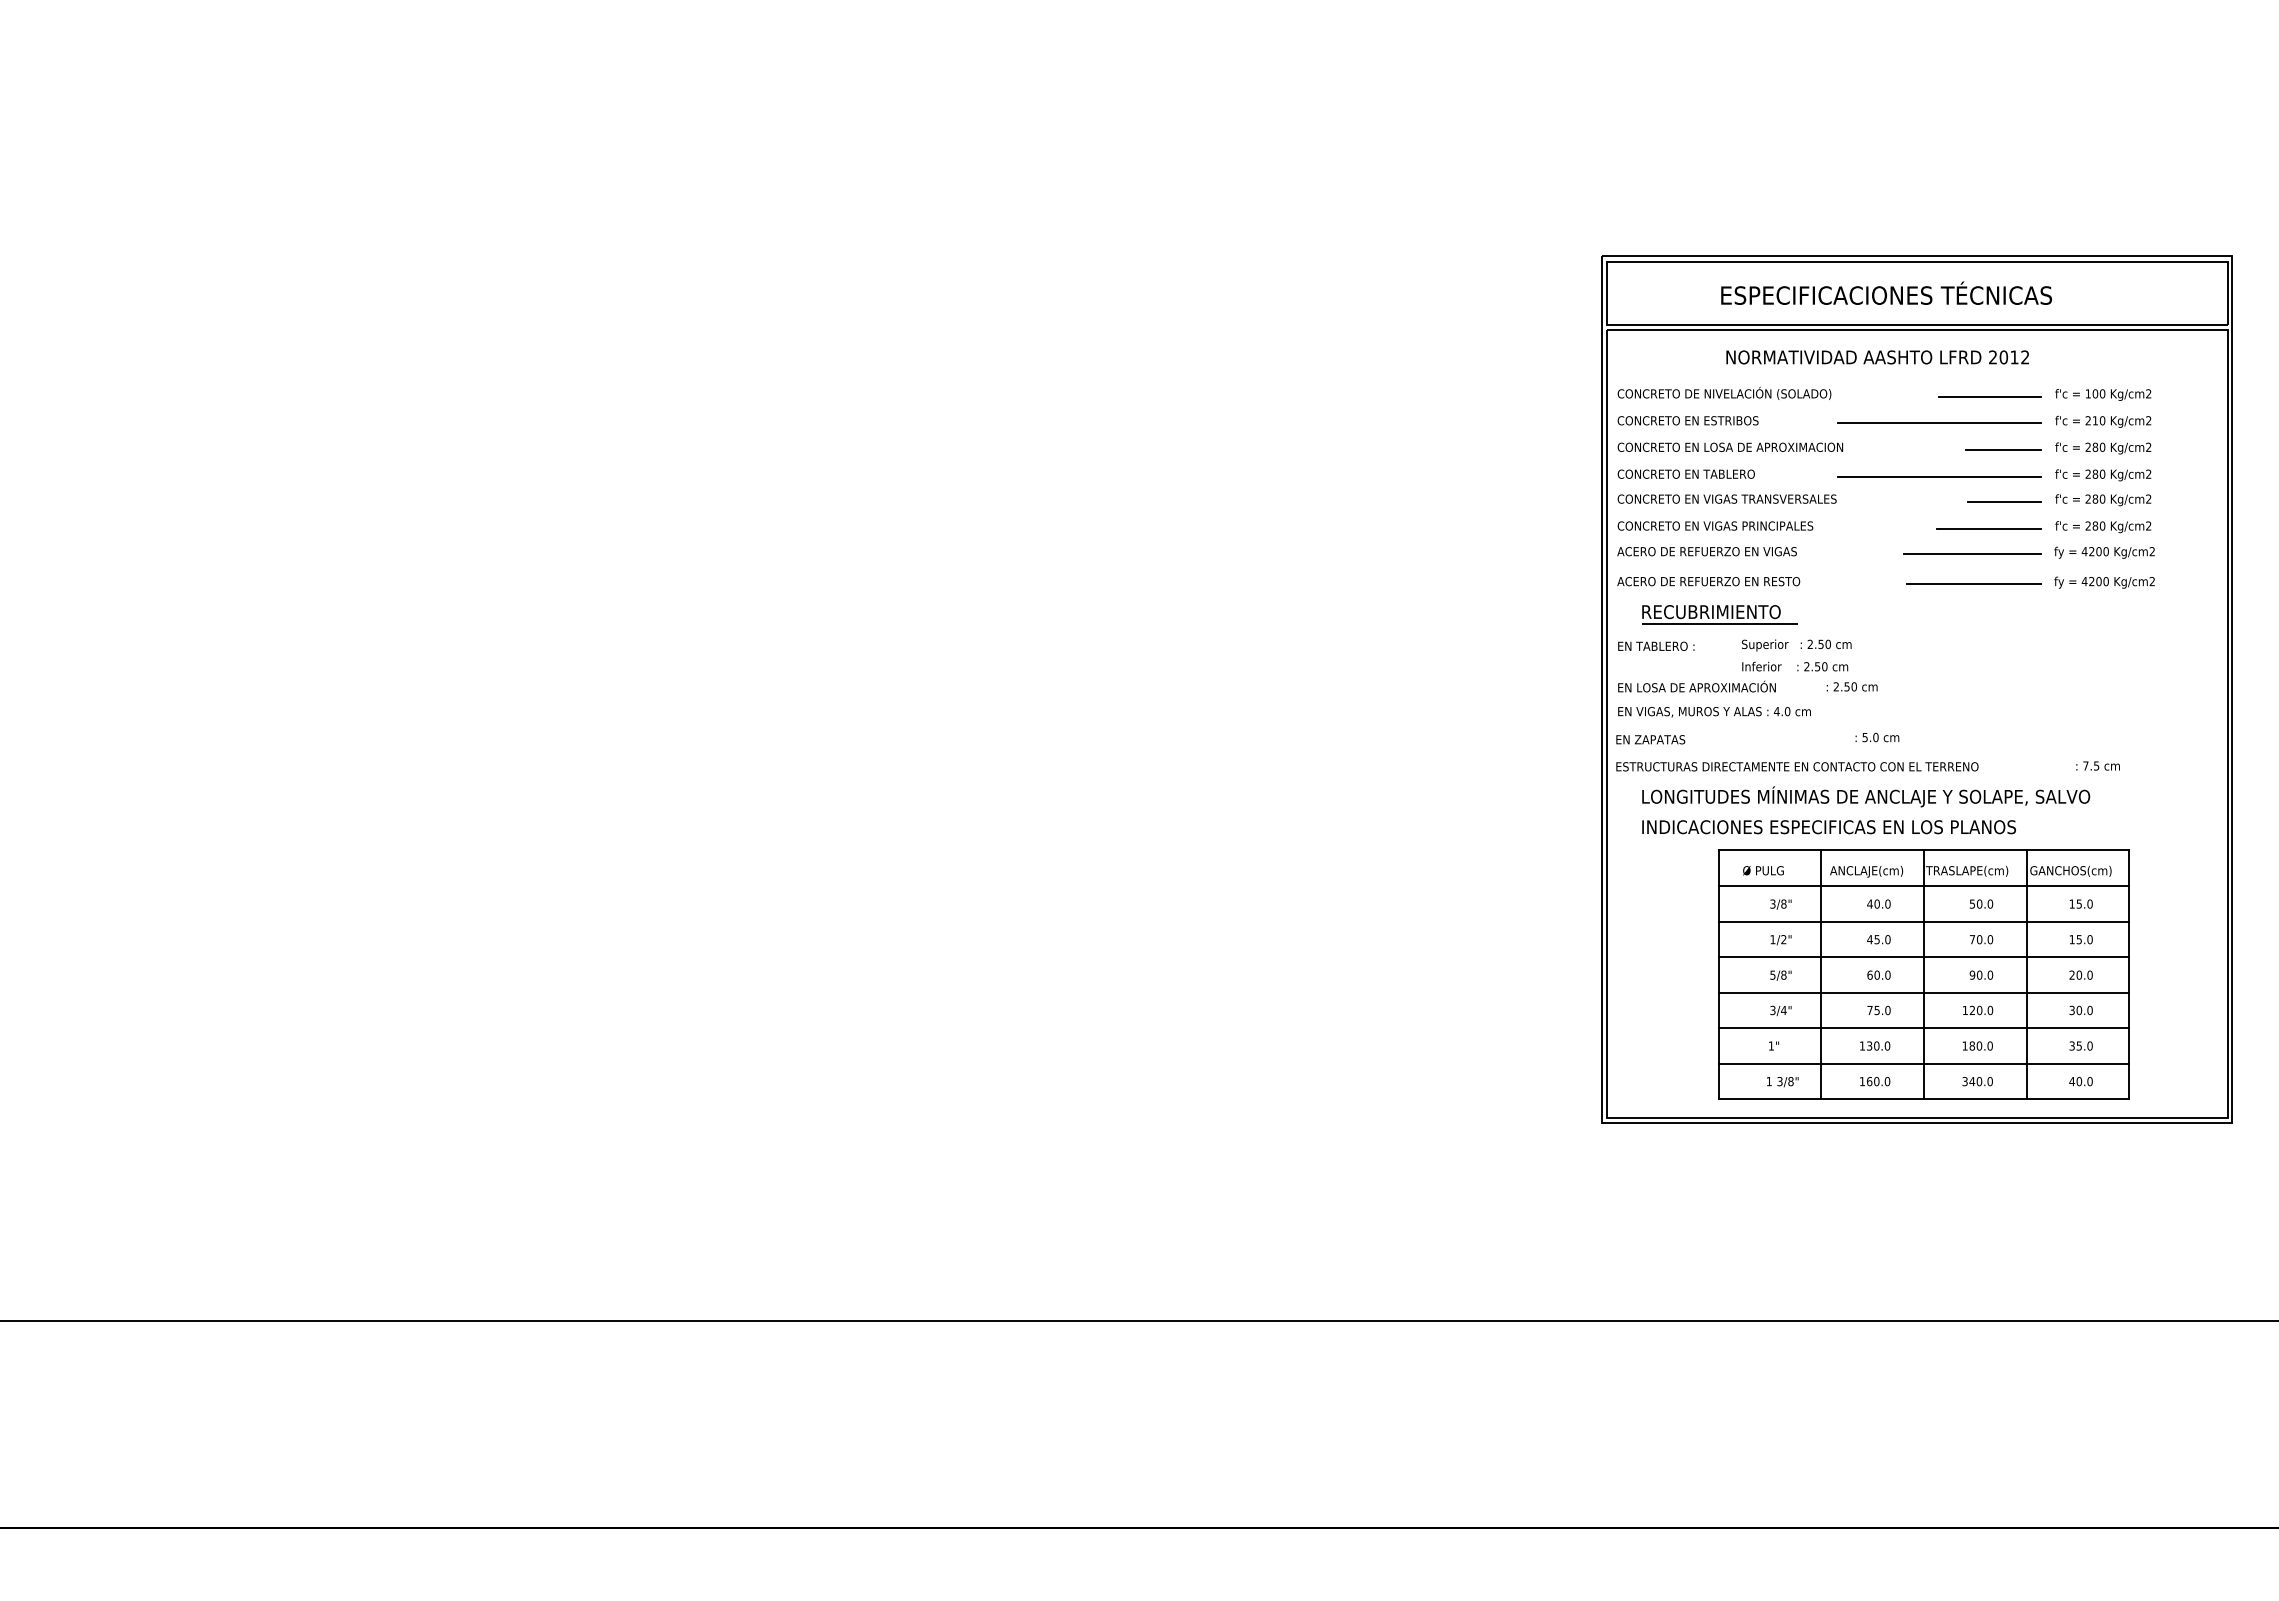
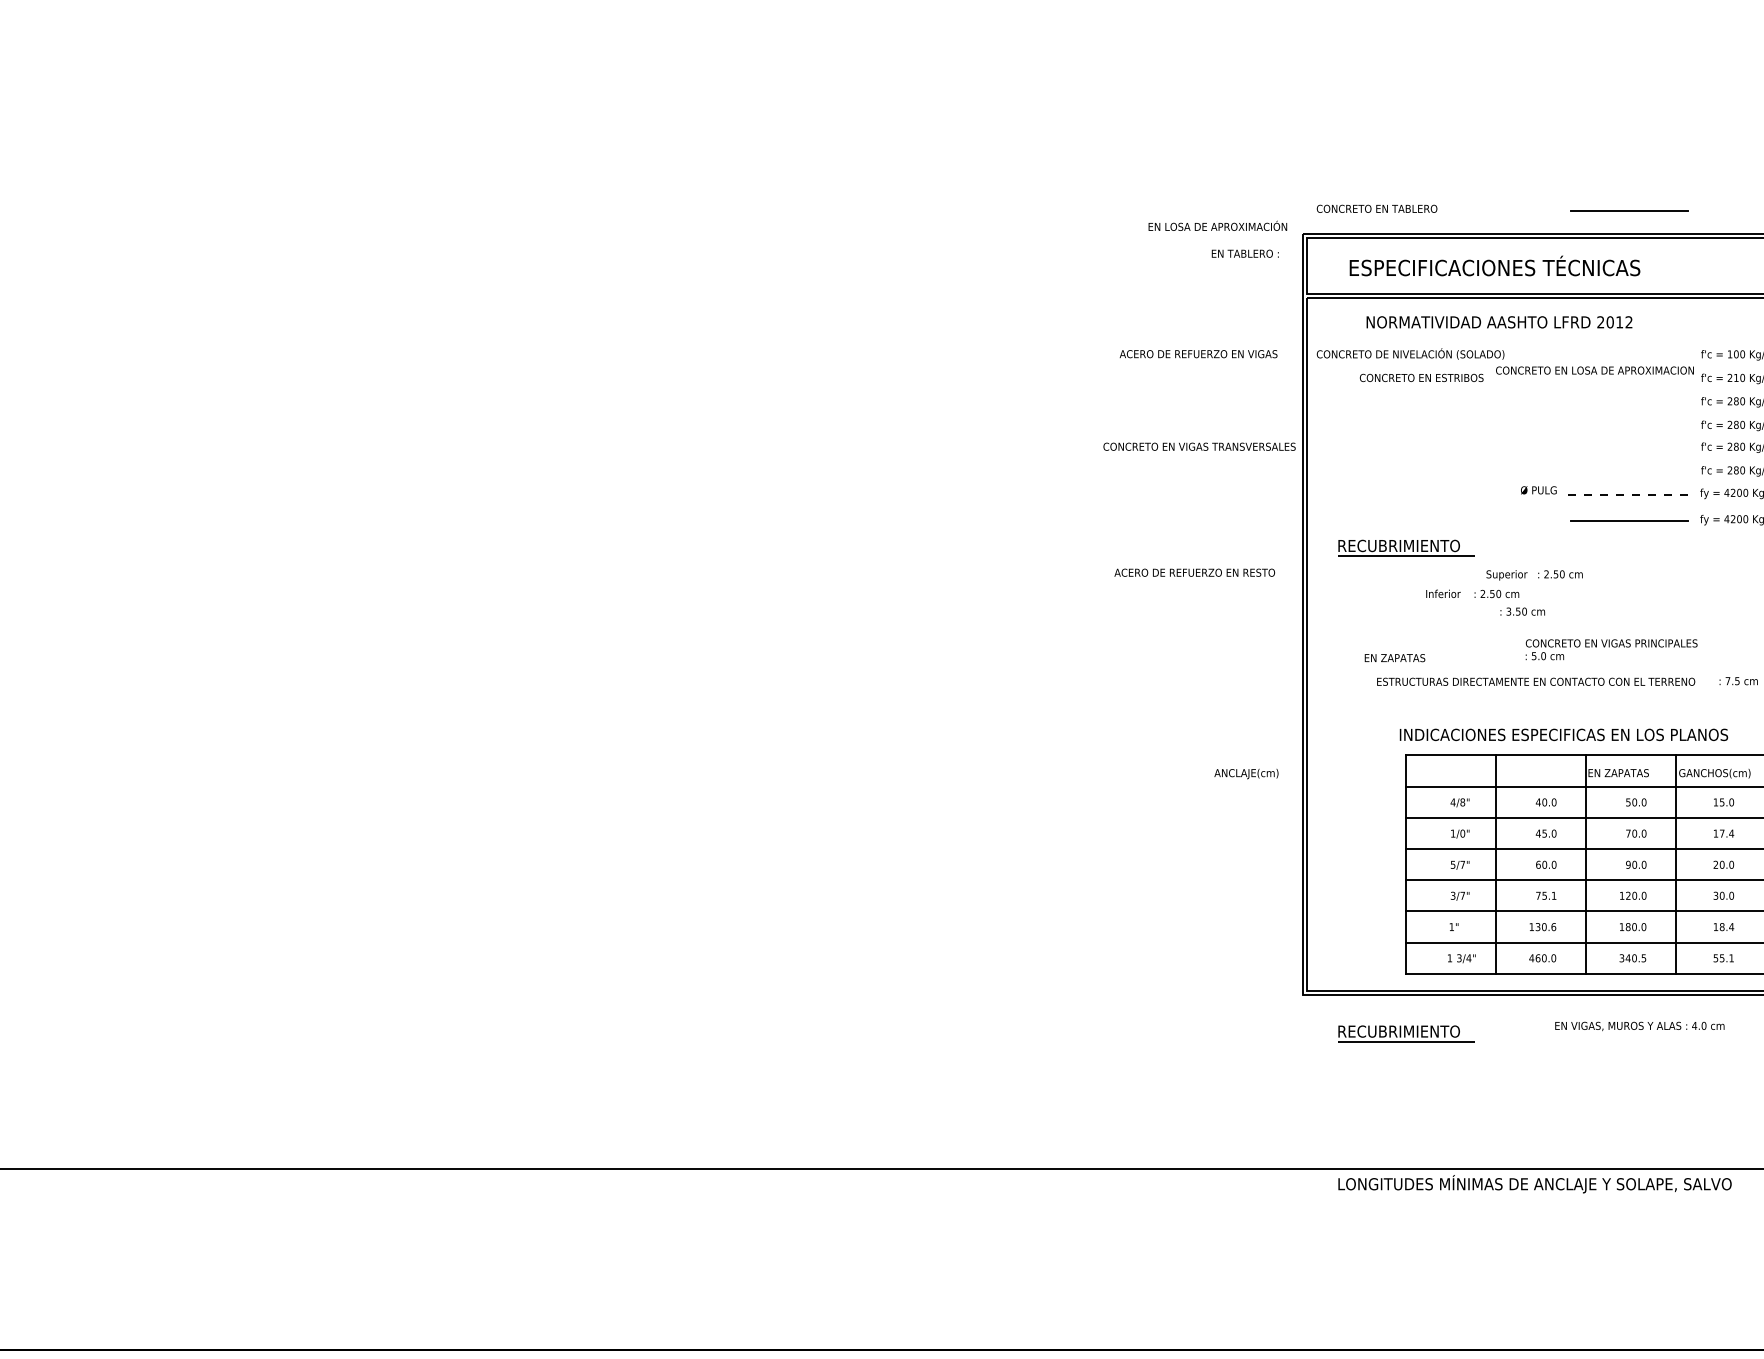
line: (1973, 229) -> (1629, 209), added
text: (1886, 292) -> (1494, 265), moved
text: (1877, 357) -> (1499, 322), moved
line: (1989, 396) -> (1643, 356), removed
text: (1687, 420) -> (1421, 377), moved
line: (1939, 423) -> (1599, 380), removed
text: (1730, 446) -> (1595, 369), moved
line: (2002, 450) -> (1654, 404), removed
text: (1685, 473) -> (1376, 208), moved
line: (1939, 476) -> (1599, 426), removed
text: (1726, 498) -> (1198, 446), moved
line: (2004, 501) -> (1656, 448), removed
text: (1715, 525) -> (1611, 642), moved
line: (1988, 528) -> (1642, 472), removed
text: (1706, 551) -> (1198, 354), moved
line: (1972, 554) -> (1628, 495), solid -> dashed
text: (1708, 581) -> (1194, 572), moved
text: (1656, 645) -> (1245, 253), moved
text: (1796, 645) -> (1534, 575), moved
text: (1696, 686) -> (1217, 225), moved
text: (1835, 687) -> (1508, 612), 2.50 -> 3.50
text: (1714, 712) -> (1639, 1026), moved
text: (1650, 739) -> (1394, 657), moved
text: (1797, 766) -> (1536, 681), moved
text: (1866, 796) -> (1535, 1183), moved
text: (1828, 827) -> (1563, 735), moved
text: (1763, 870) -> (1538, 490), moved
text: (1967, 870) -> (1624, 772), TRASLAPE(cm) -> EN ZAPATAS
text: (1866, 871) -> (1246, 773), moved
text: (1772, 903) -> (1452, 801), 3/8" -> 4/8"
text: (1783, 939) -> (1462, 833), 1/2" -> 1/0"
text: (2084, 939) -> (1726, 833), 15.0 -> 17.4
text: (1783, 974) -> (1462, 864), 5/8" -> 5/7"
text: (1783, 1010) -> (1462, 895), 3/4" -> 3/7"
text: (1887, 1010) -> (1553, 895), 75.0 -> 75.1
text: (1887, 1045) -> (1553, 926), 130.0 -> 130.6
text: (2080, 1045) -> (1723, 926), 35.0 -> 18.4
text: (1790, 1081) -> (1468, 958), 3/8" -> 3/4"
text: (1862, 1081) -> (1531, 958), 160.0 -> 460.0
text: (1989, 1081) -> (1643, 958), 340.0 -> 340.5
text: (2080, 1081) -> (1723, 958), 40.0 -> 55.1
part: (1719, 1167) -> (1406, 1033), added

